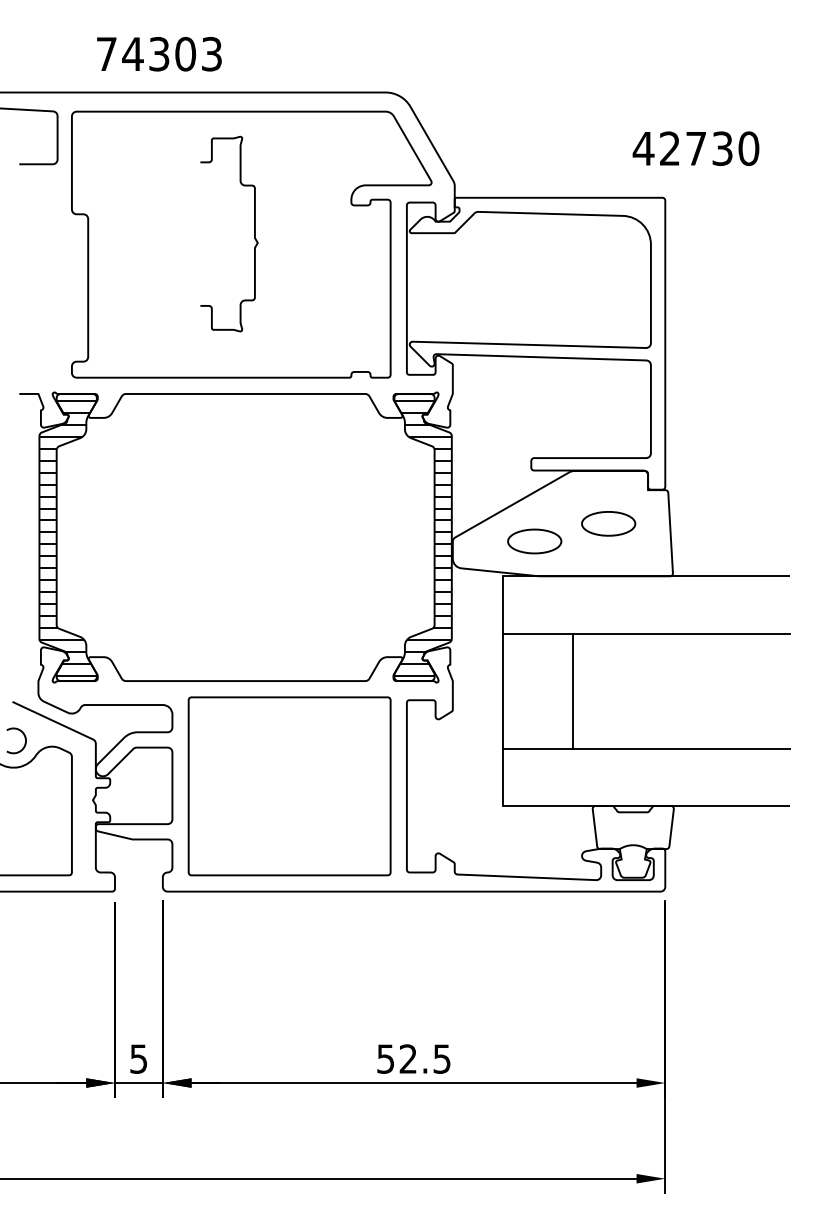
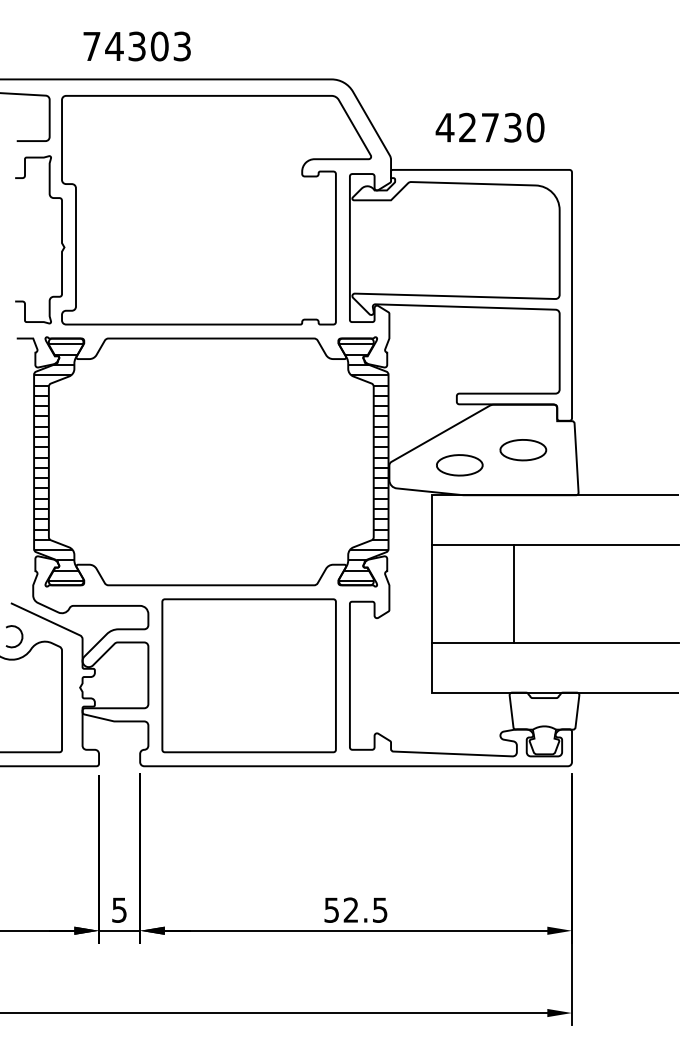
text: (695, 148) -> (489, 127), moved
curve: (254, 233) -> (61, 239), moved
line: (573, 690) -> (514, 593), moved

